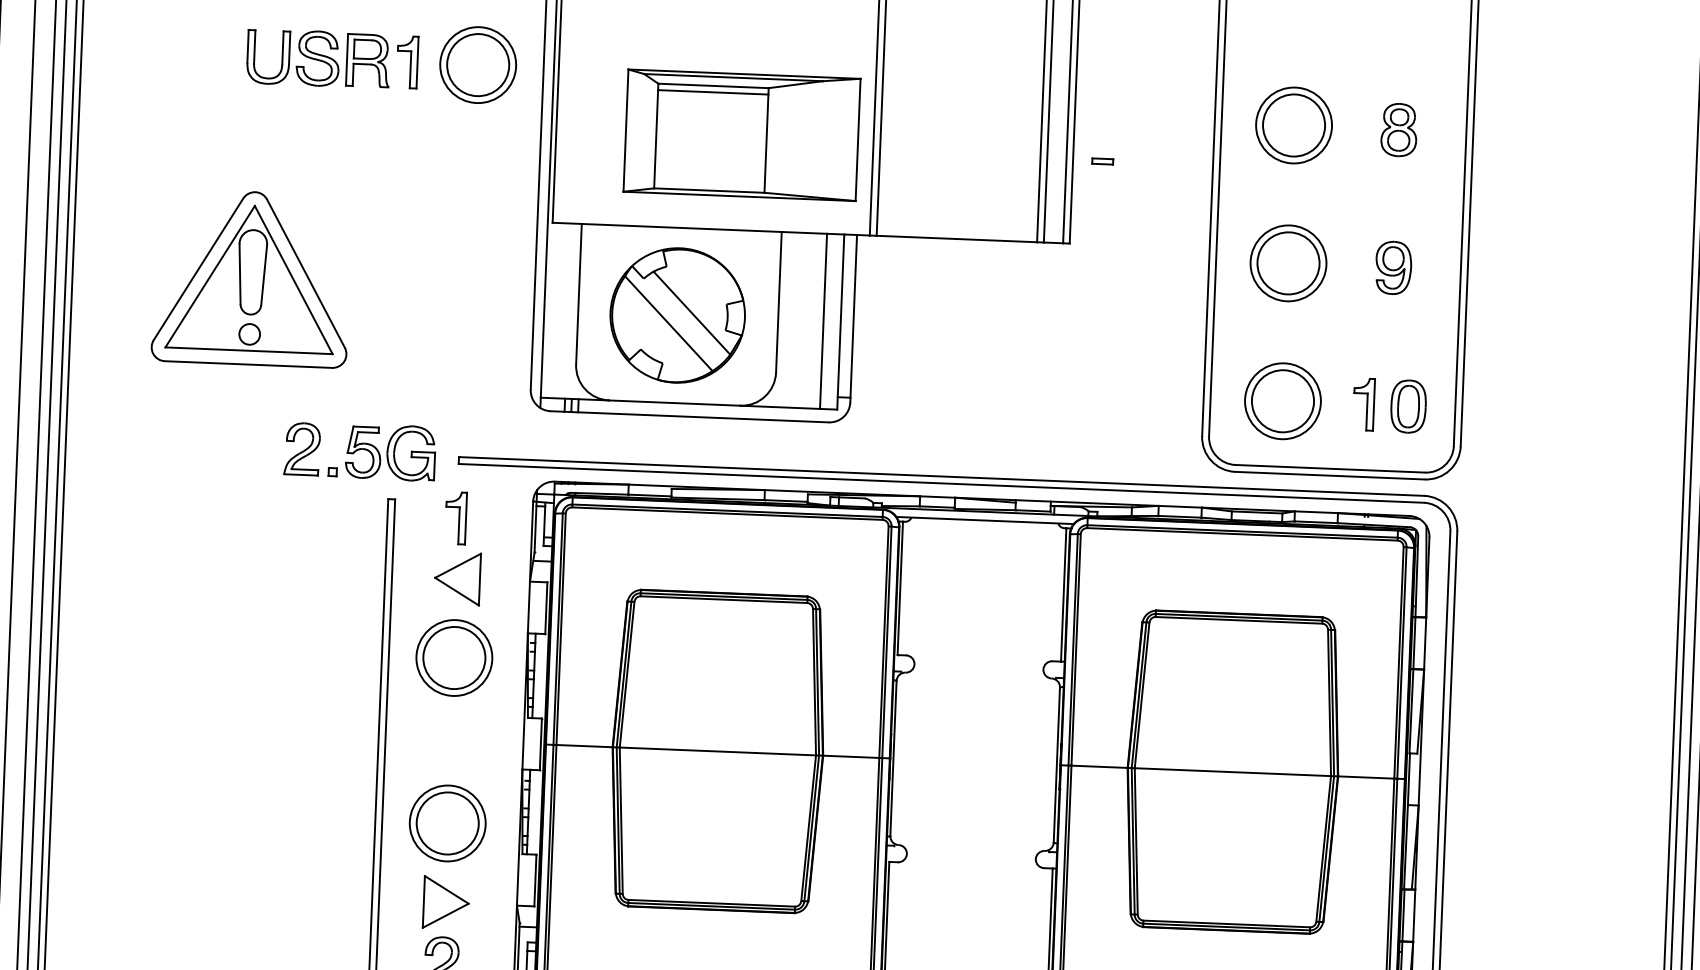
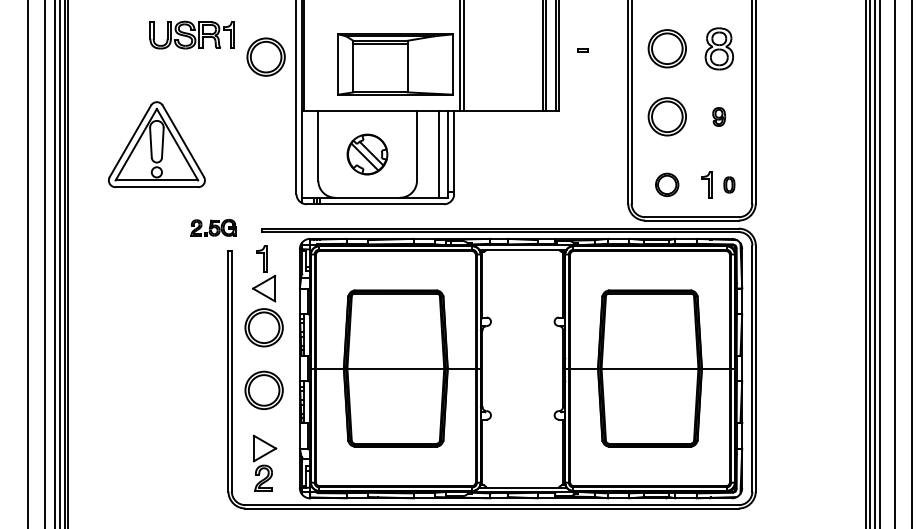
part: (476, 63) -> (265, 56), moved
part: (1397, 129) -> (718, 48), size x1.6
part: (1102, 161) -> (582, 50), moved
part: (1392, 266) -> (718, 116), size x0.7
part: (677, 315) -> (367, 154), size x0.6
part: (1281, 400) -> (666, 184), size x0.6
part: (1408, 405) -> (729, 184), size x0.6
part: (359, 450) -> (213, 227), size x0.6
part: (446, 821) -> (263, 389), moved

